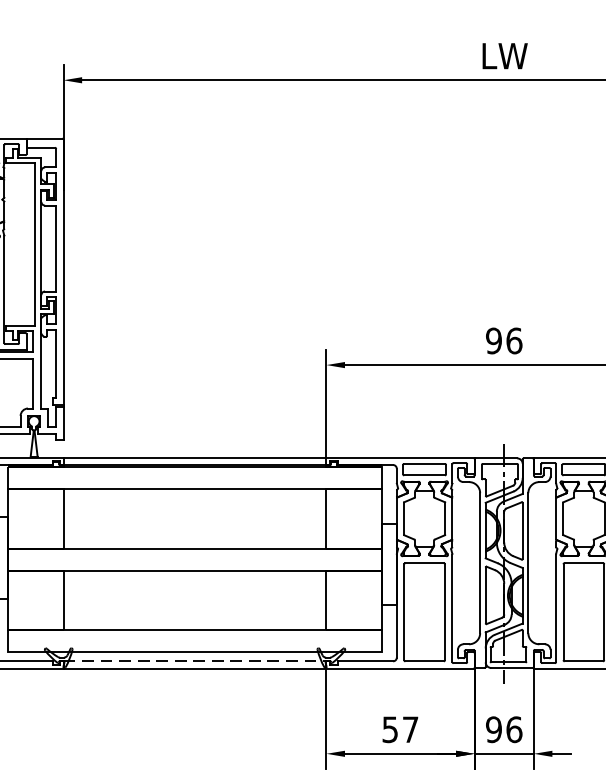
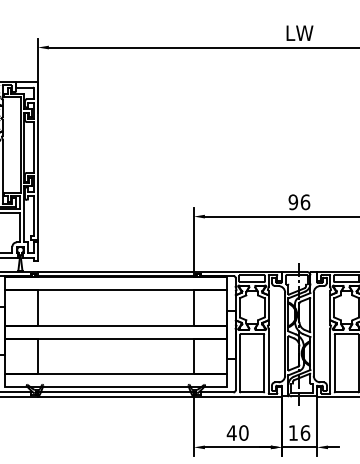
line: (196, 661) -> (116, 392), dashed -> solid
text: (399, 728) -> (237, 432), 57 -> 40
text: (494, 728) -> (293, 432), 96 -> 16

